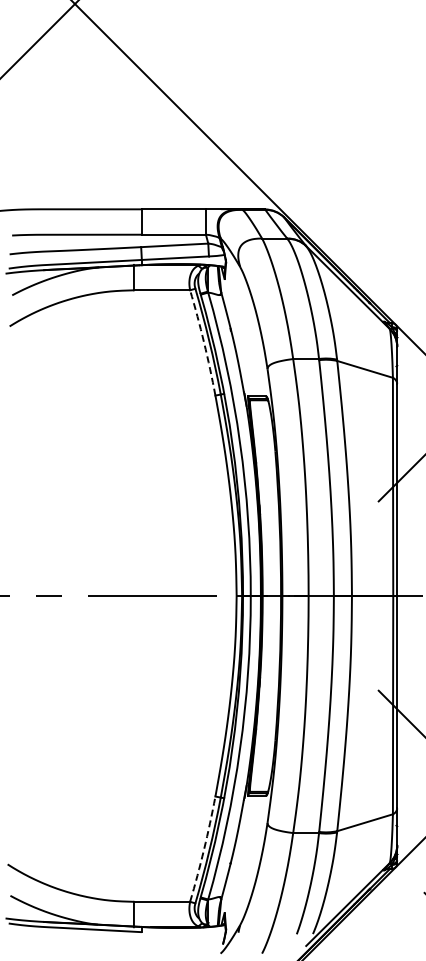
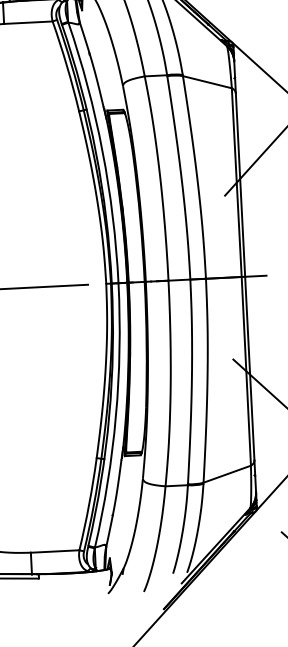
arc: (204, 342) -> (67, 65), dashed -> solid
arc: (204, 849) -> (89, 504), dashed -> solid

